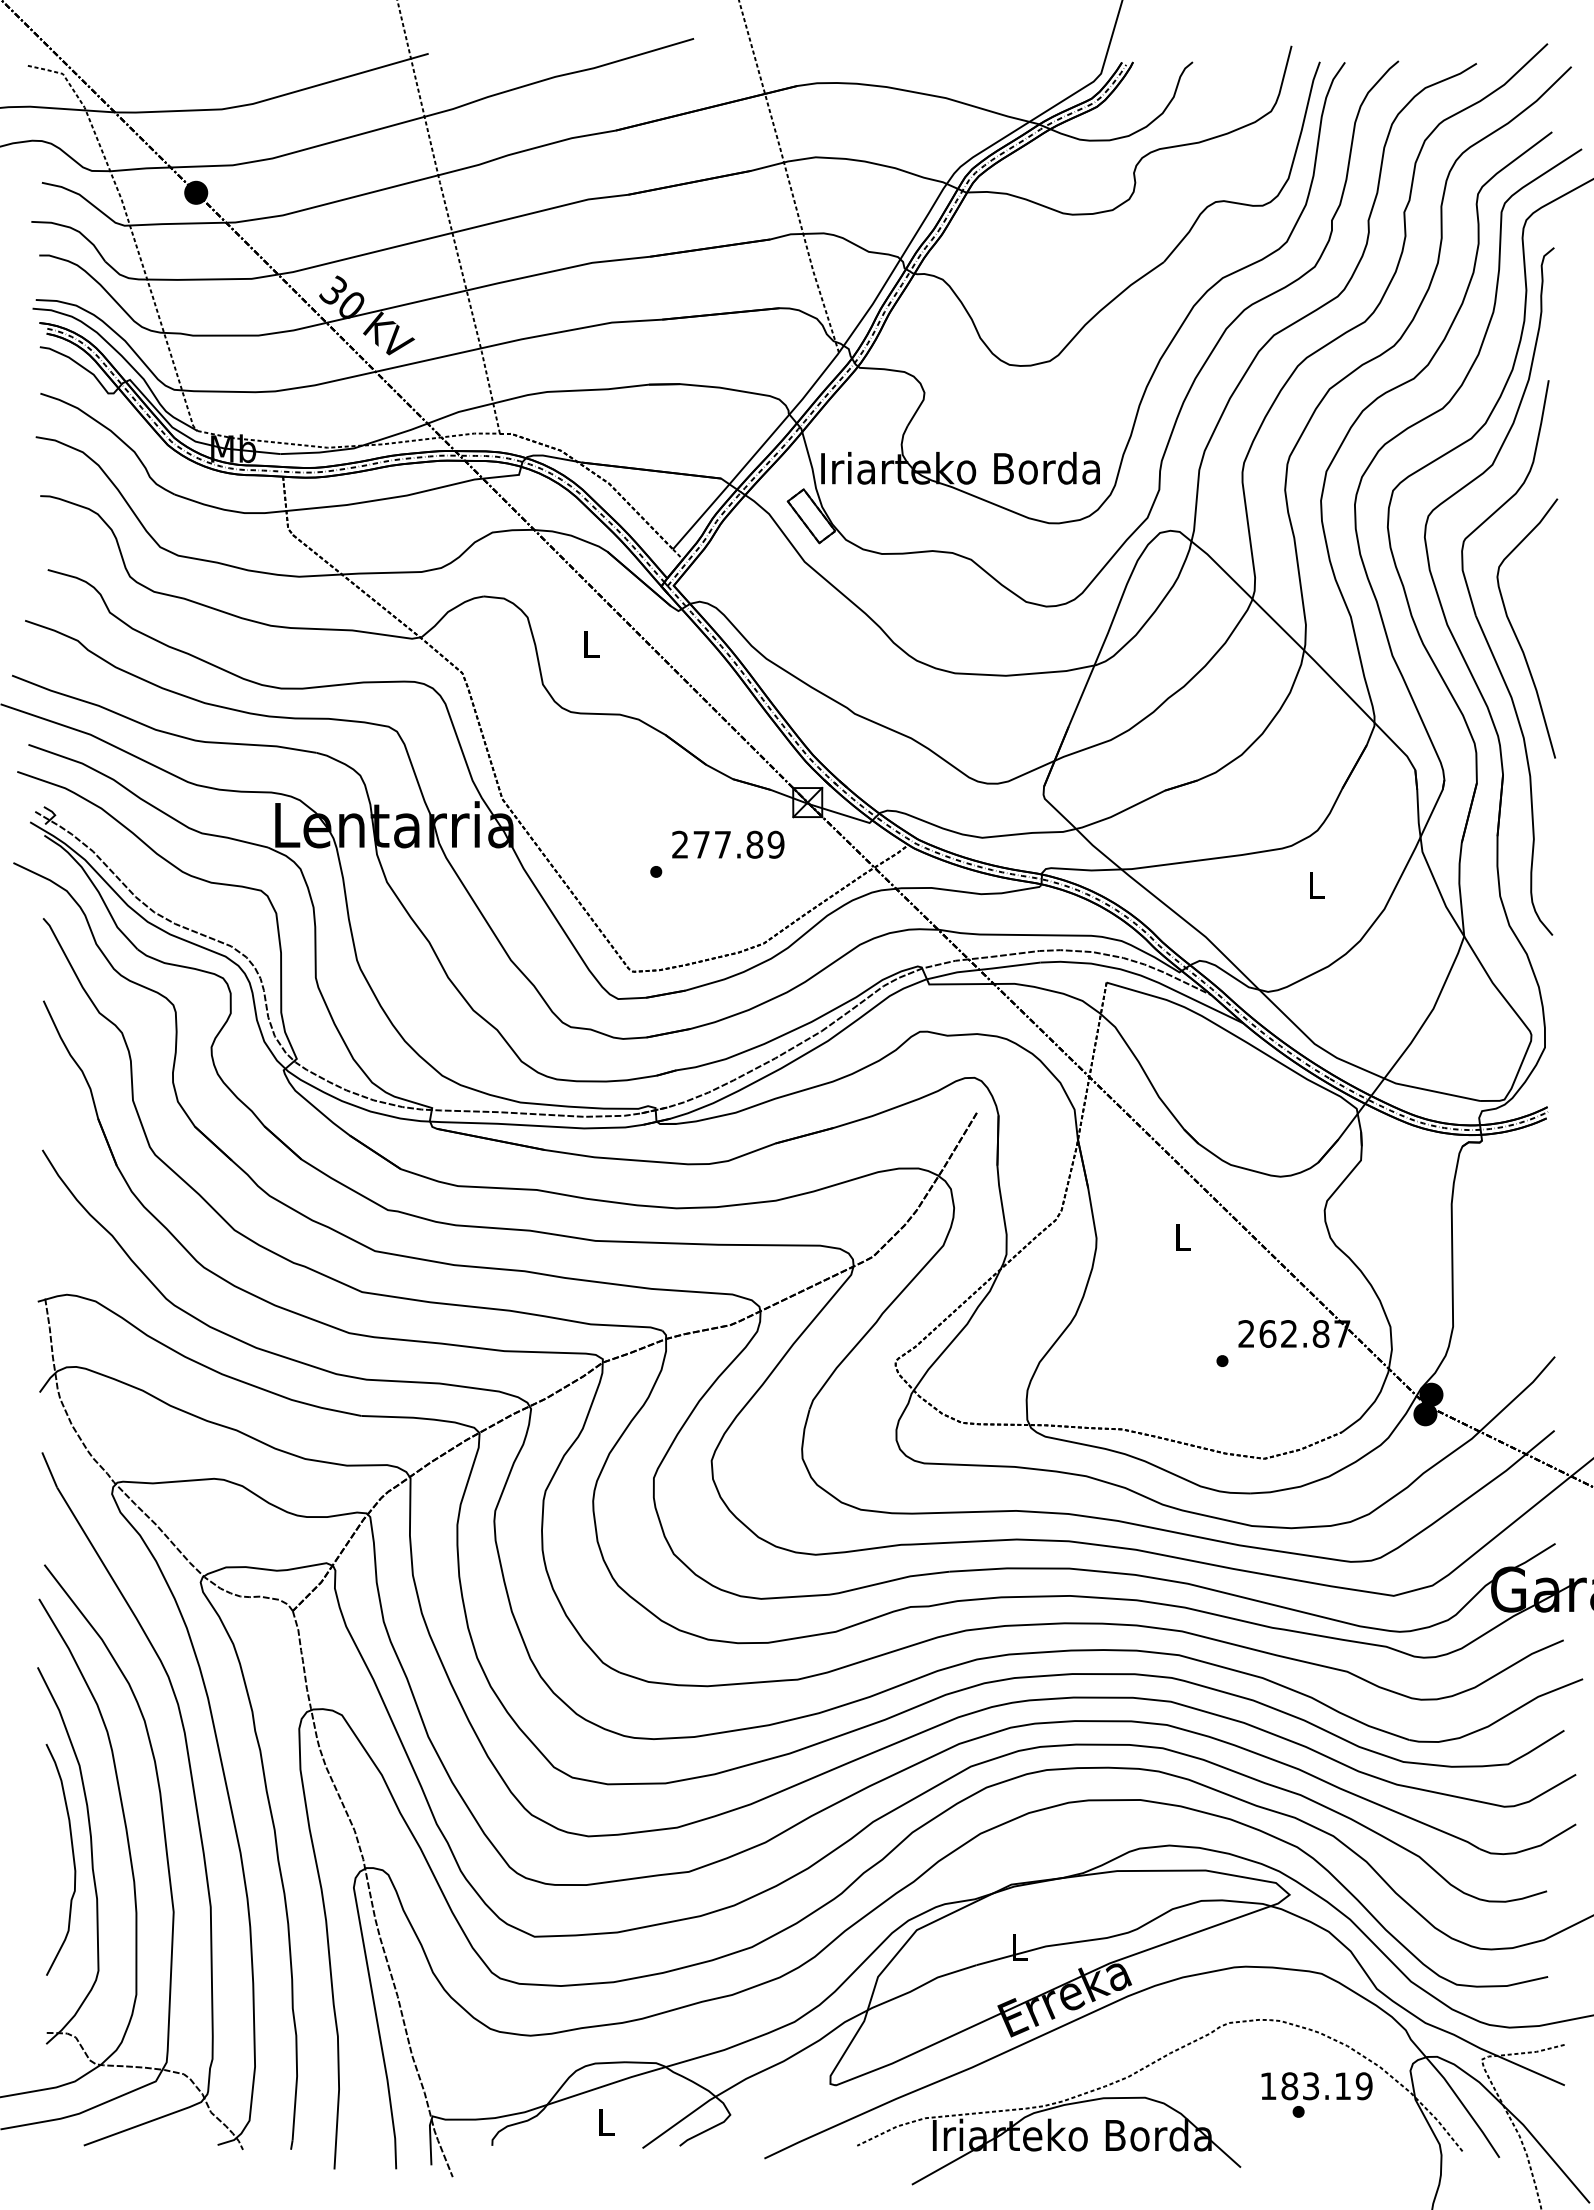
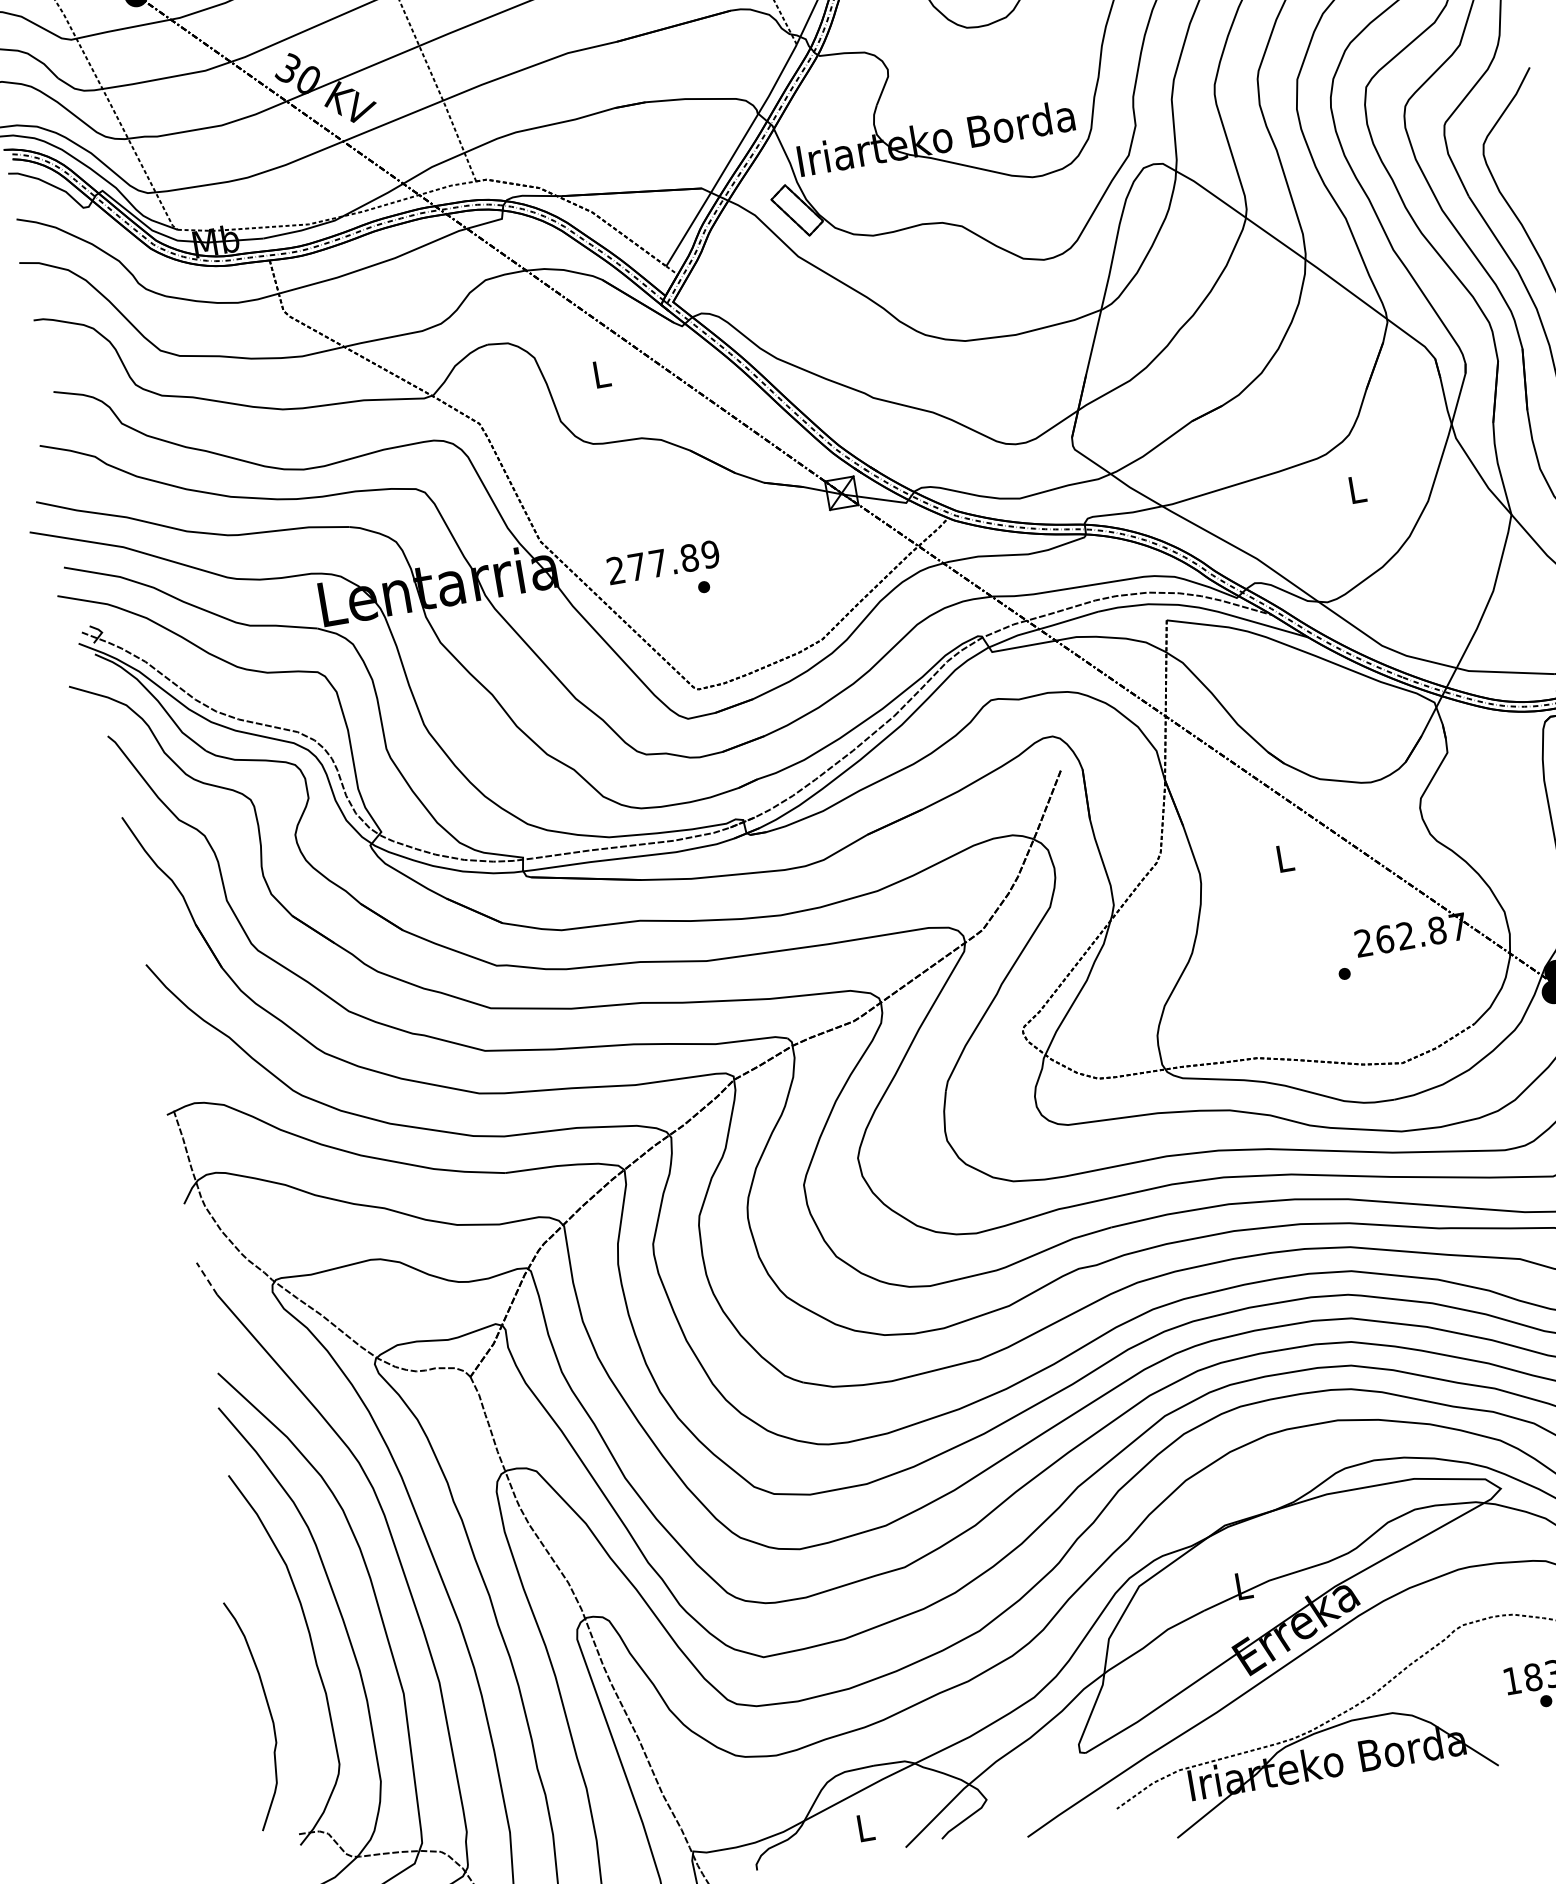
text: (728, 844) -> (663, 562), moved
line: (49, 1469) -> (206, 1278), solid -> dashed
curve: (72, 1857) -> (268, 1710), moved

